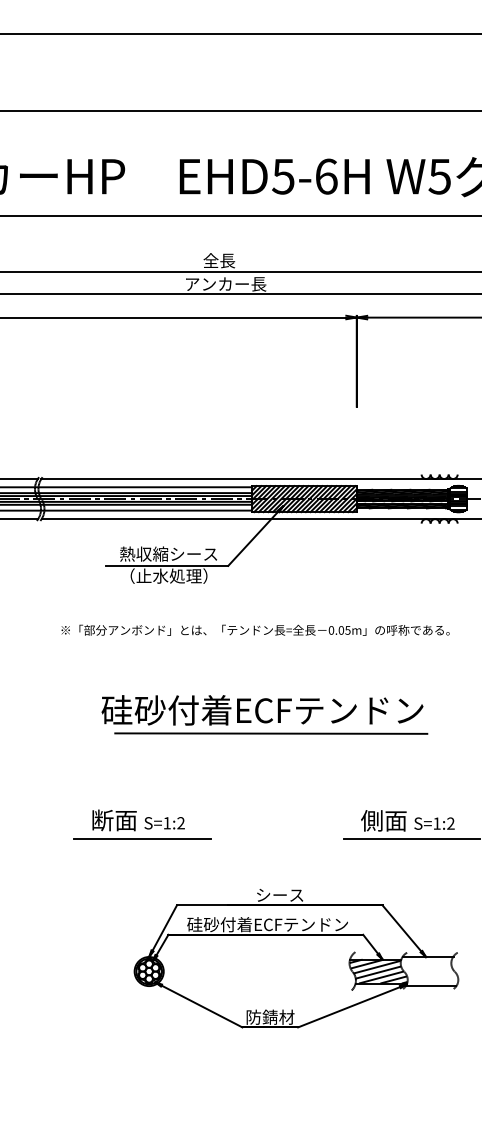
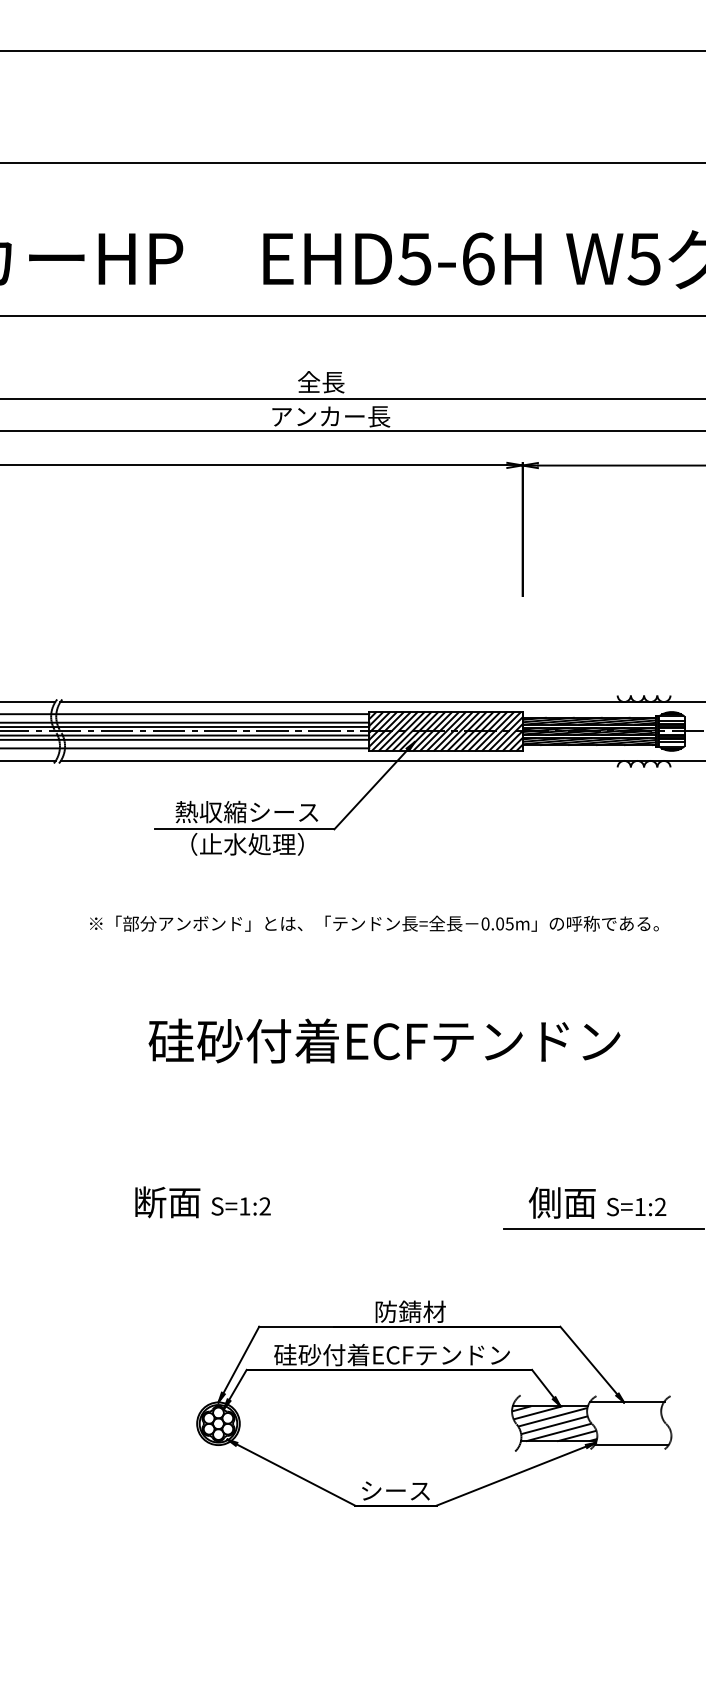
line: (271, 733) -> (397, 1074), removed
line: (142, 838) -> (208, 1228), removed
text: (280, 894) -> (410, 1310), シース -> 防錆材
text: (270, 1016) -> (396, 1489), 防錆材 -> シース

